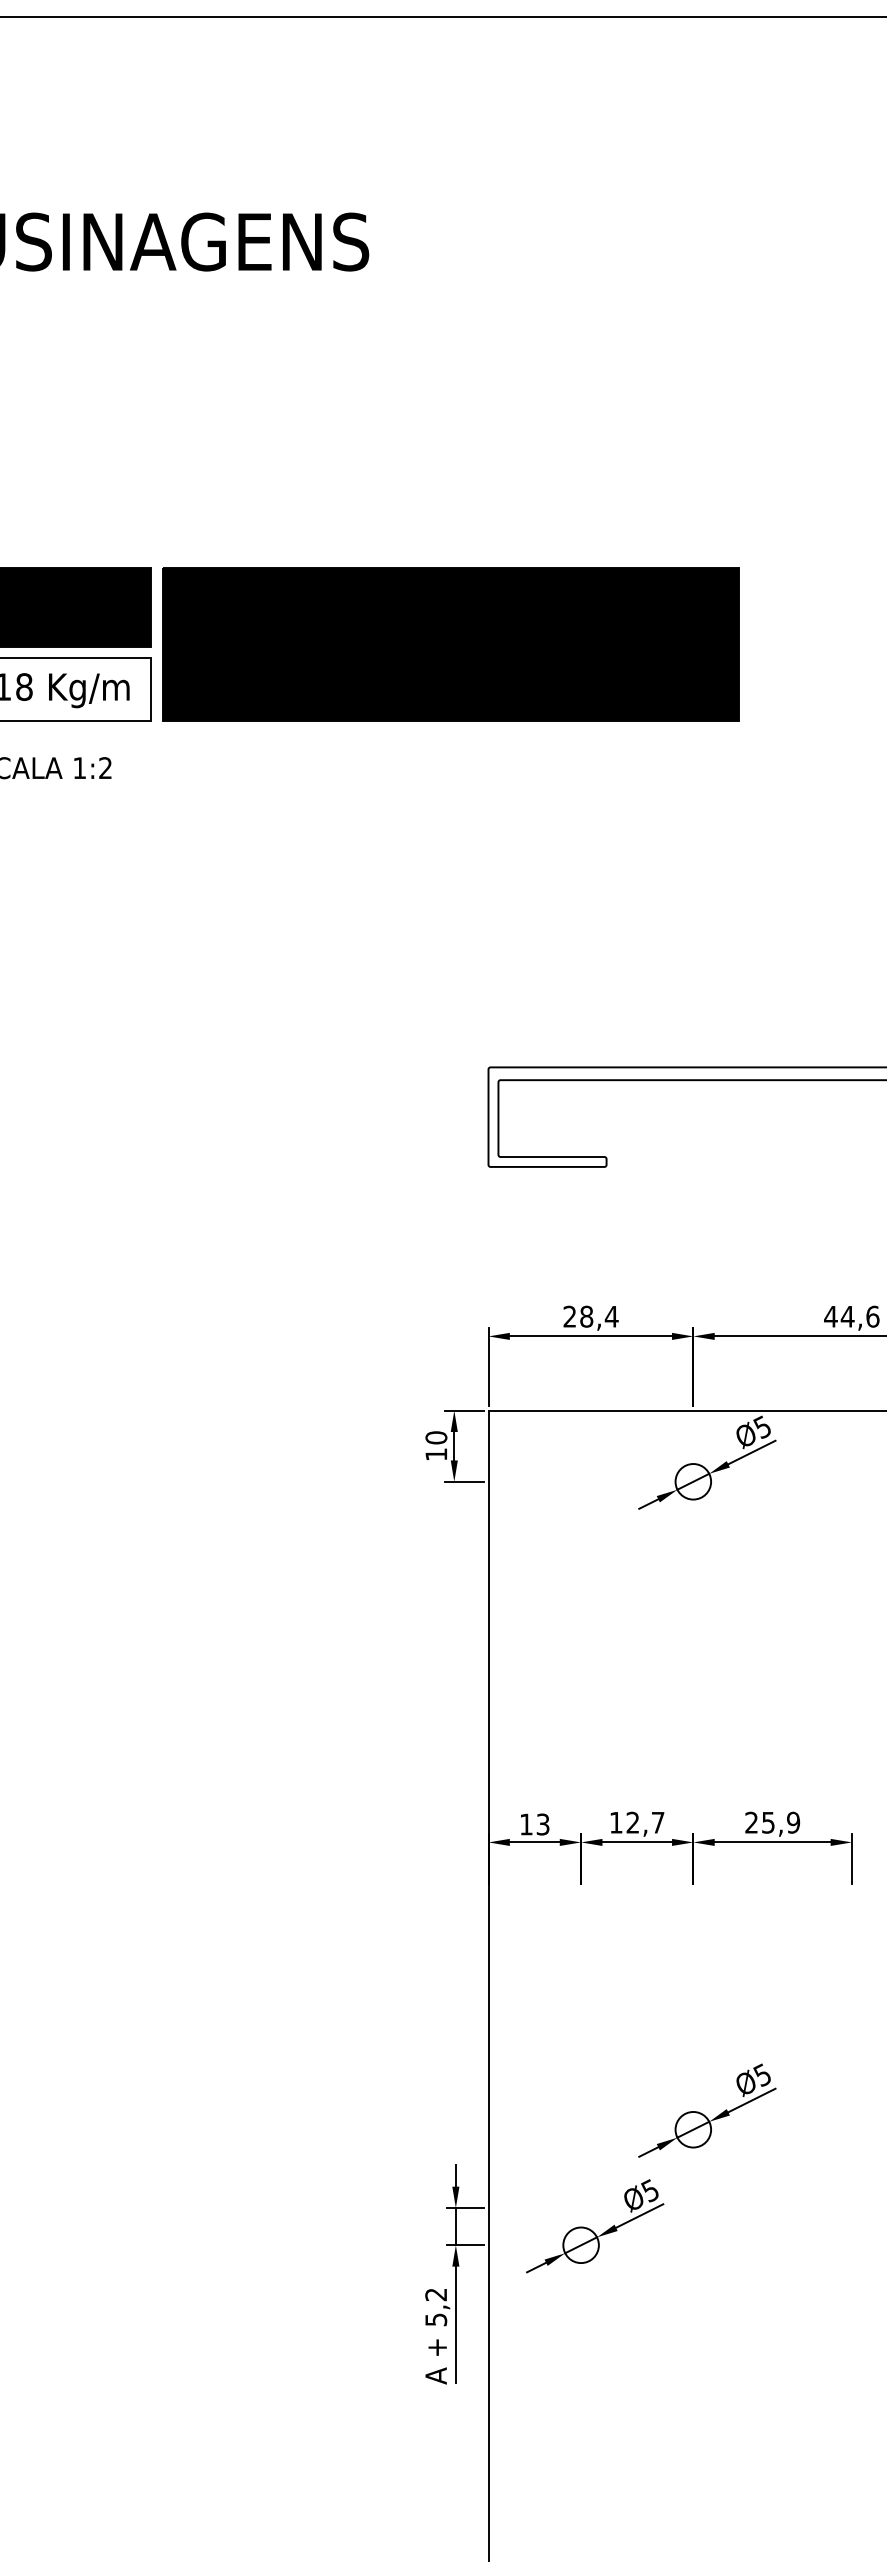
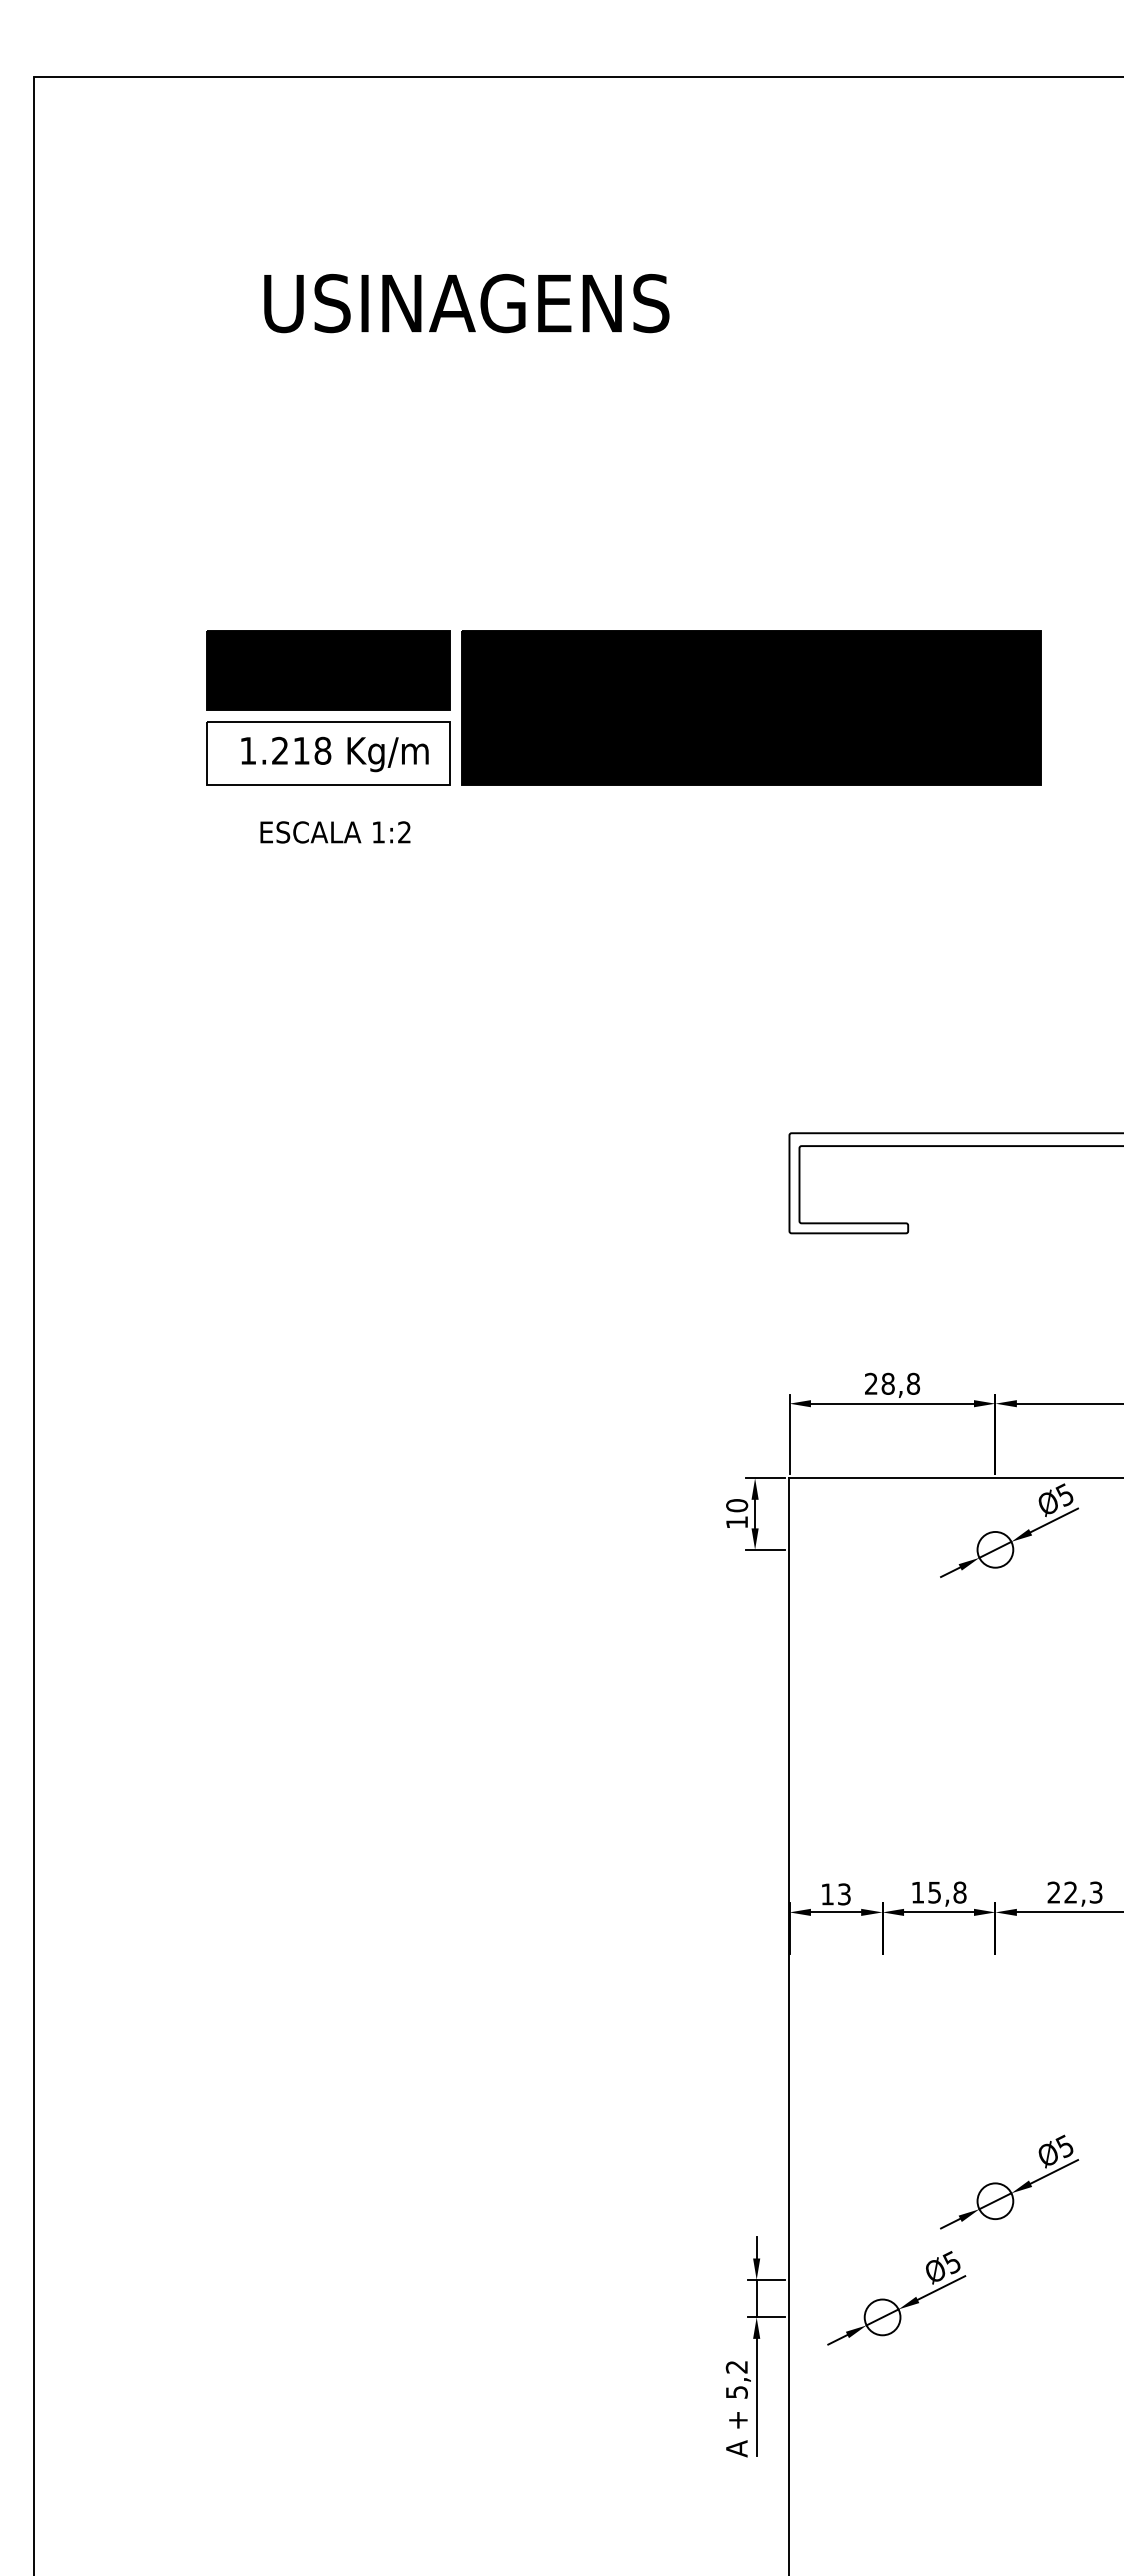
text: (611, 1316) -> (913, 1383), 28,4 -> 28,8
text: (645, 1822) -> (947, 1892), 12,7 -> 15,8
text: (780, 1822) -> (1083, 1892), 25,9 -> 22,3

